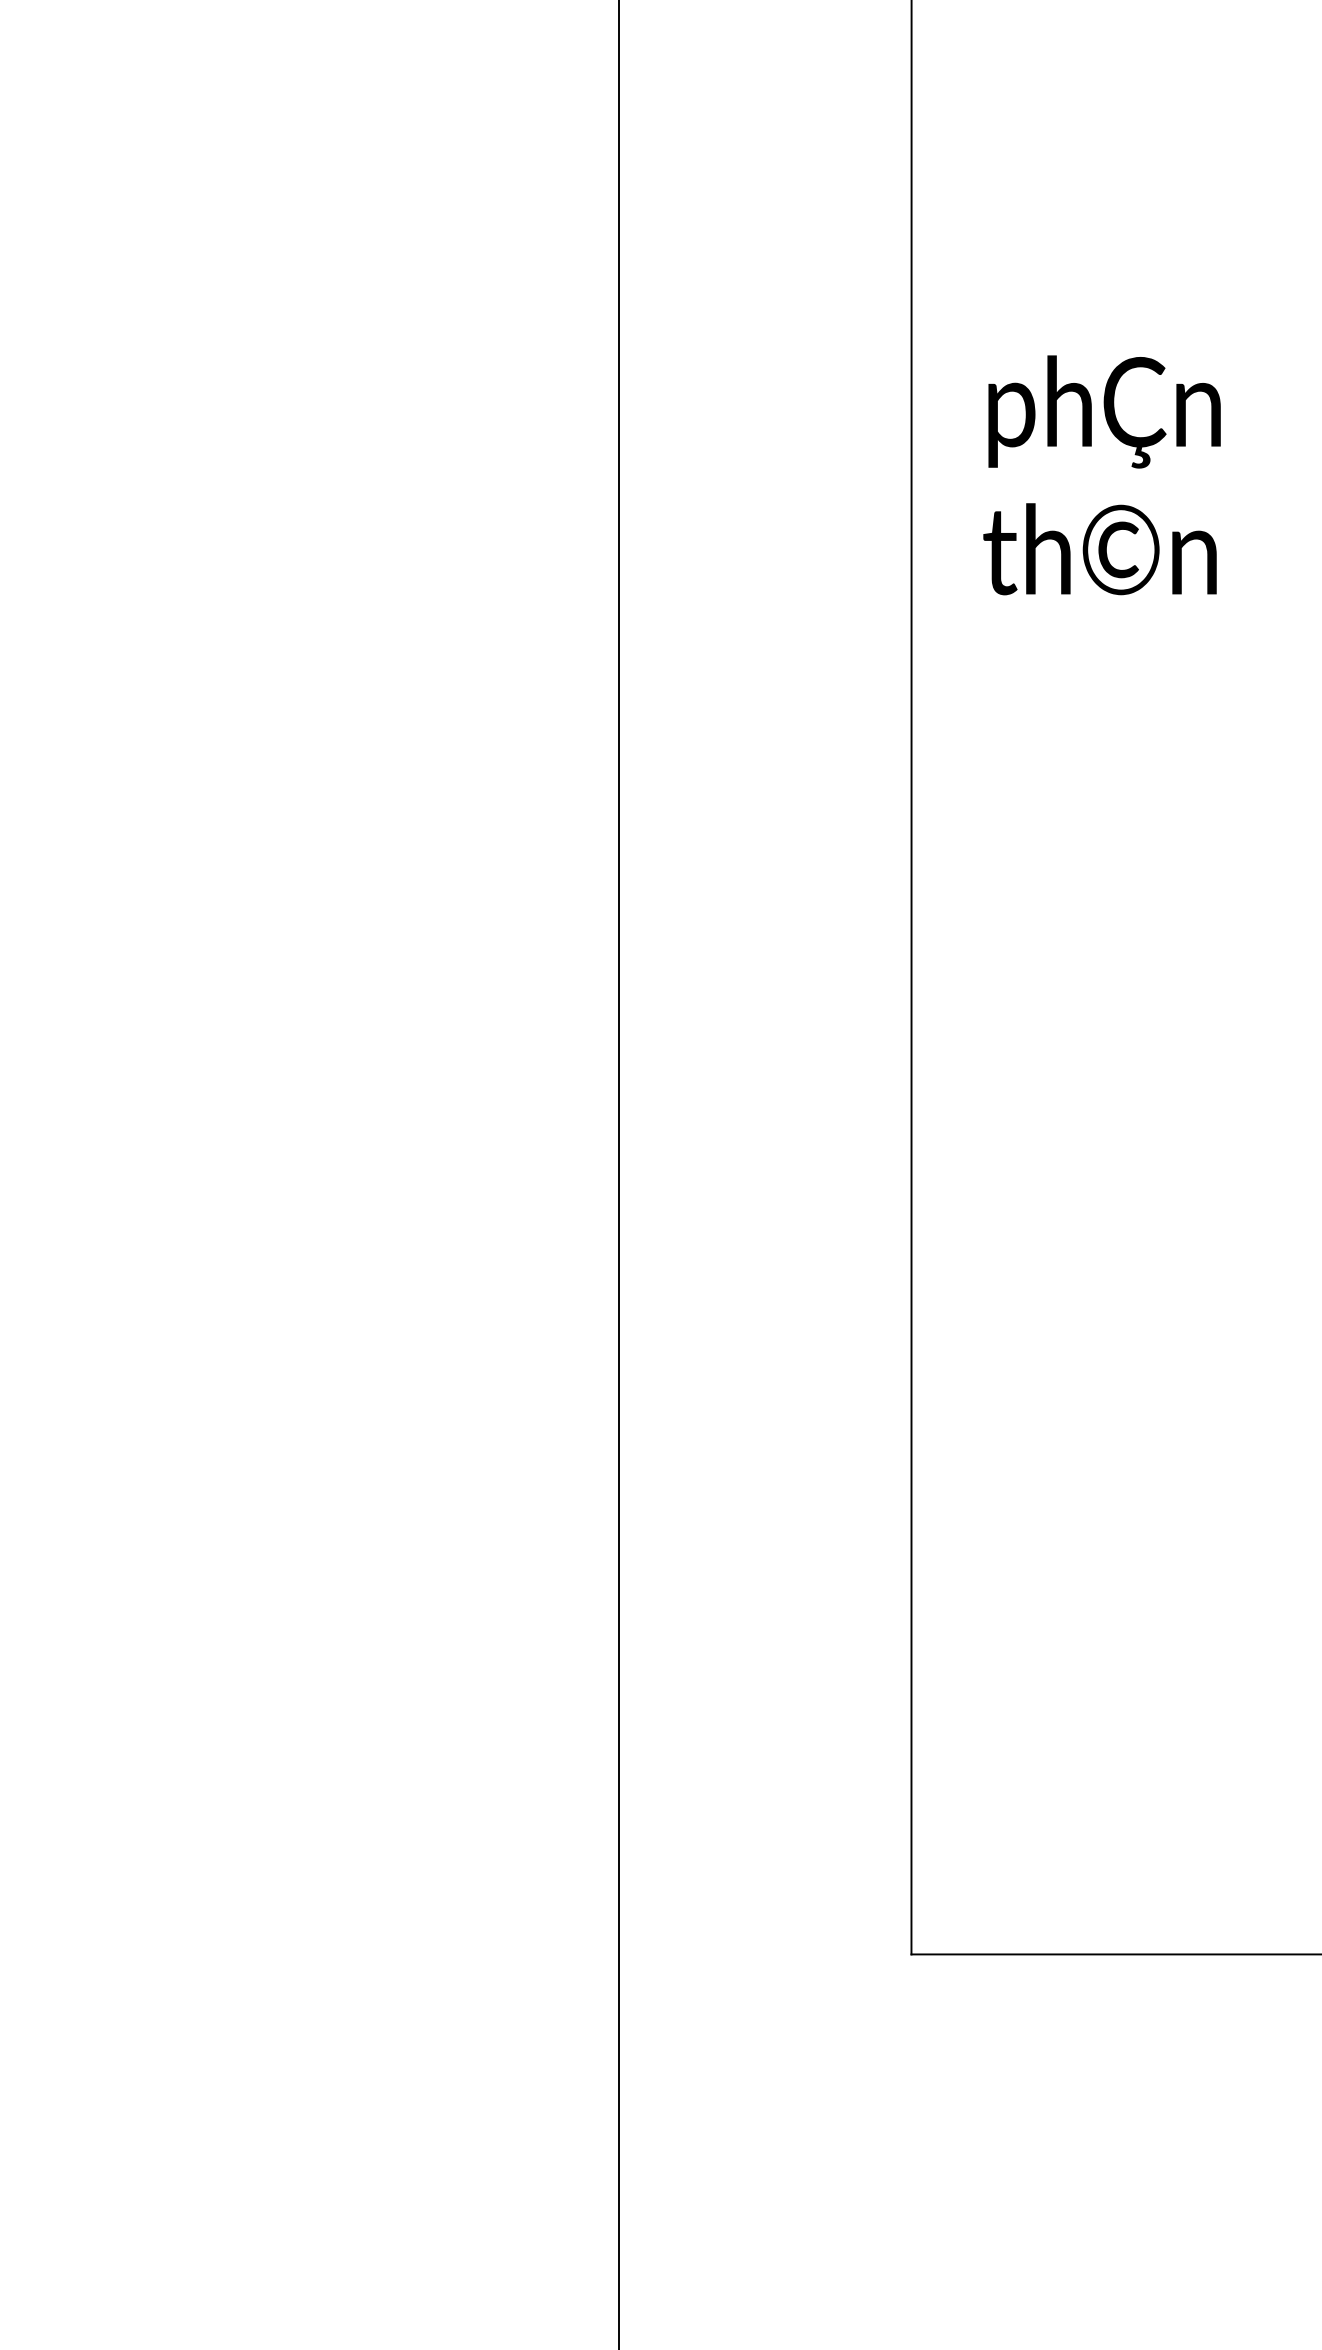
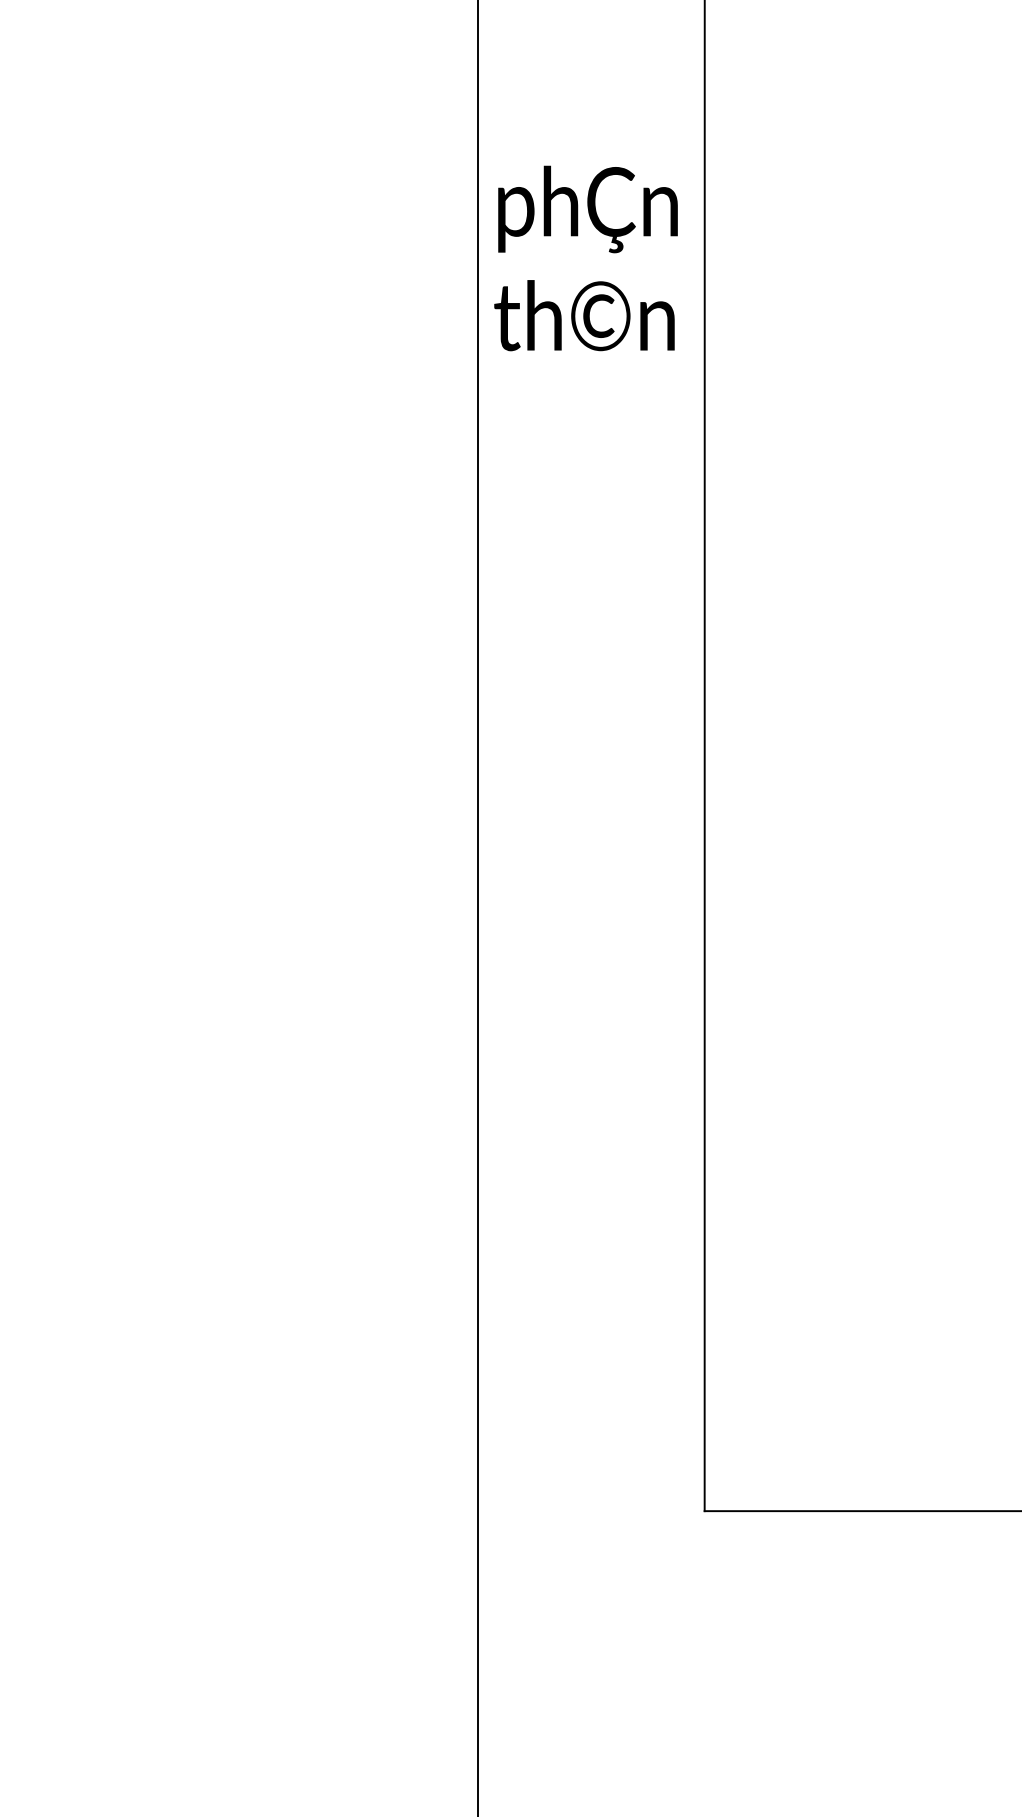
text: (1101, 475) -> (585, 258), moved

